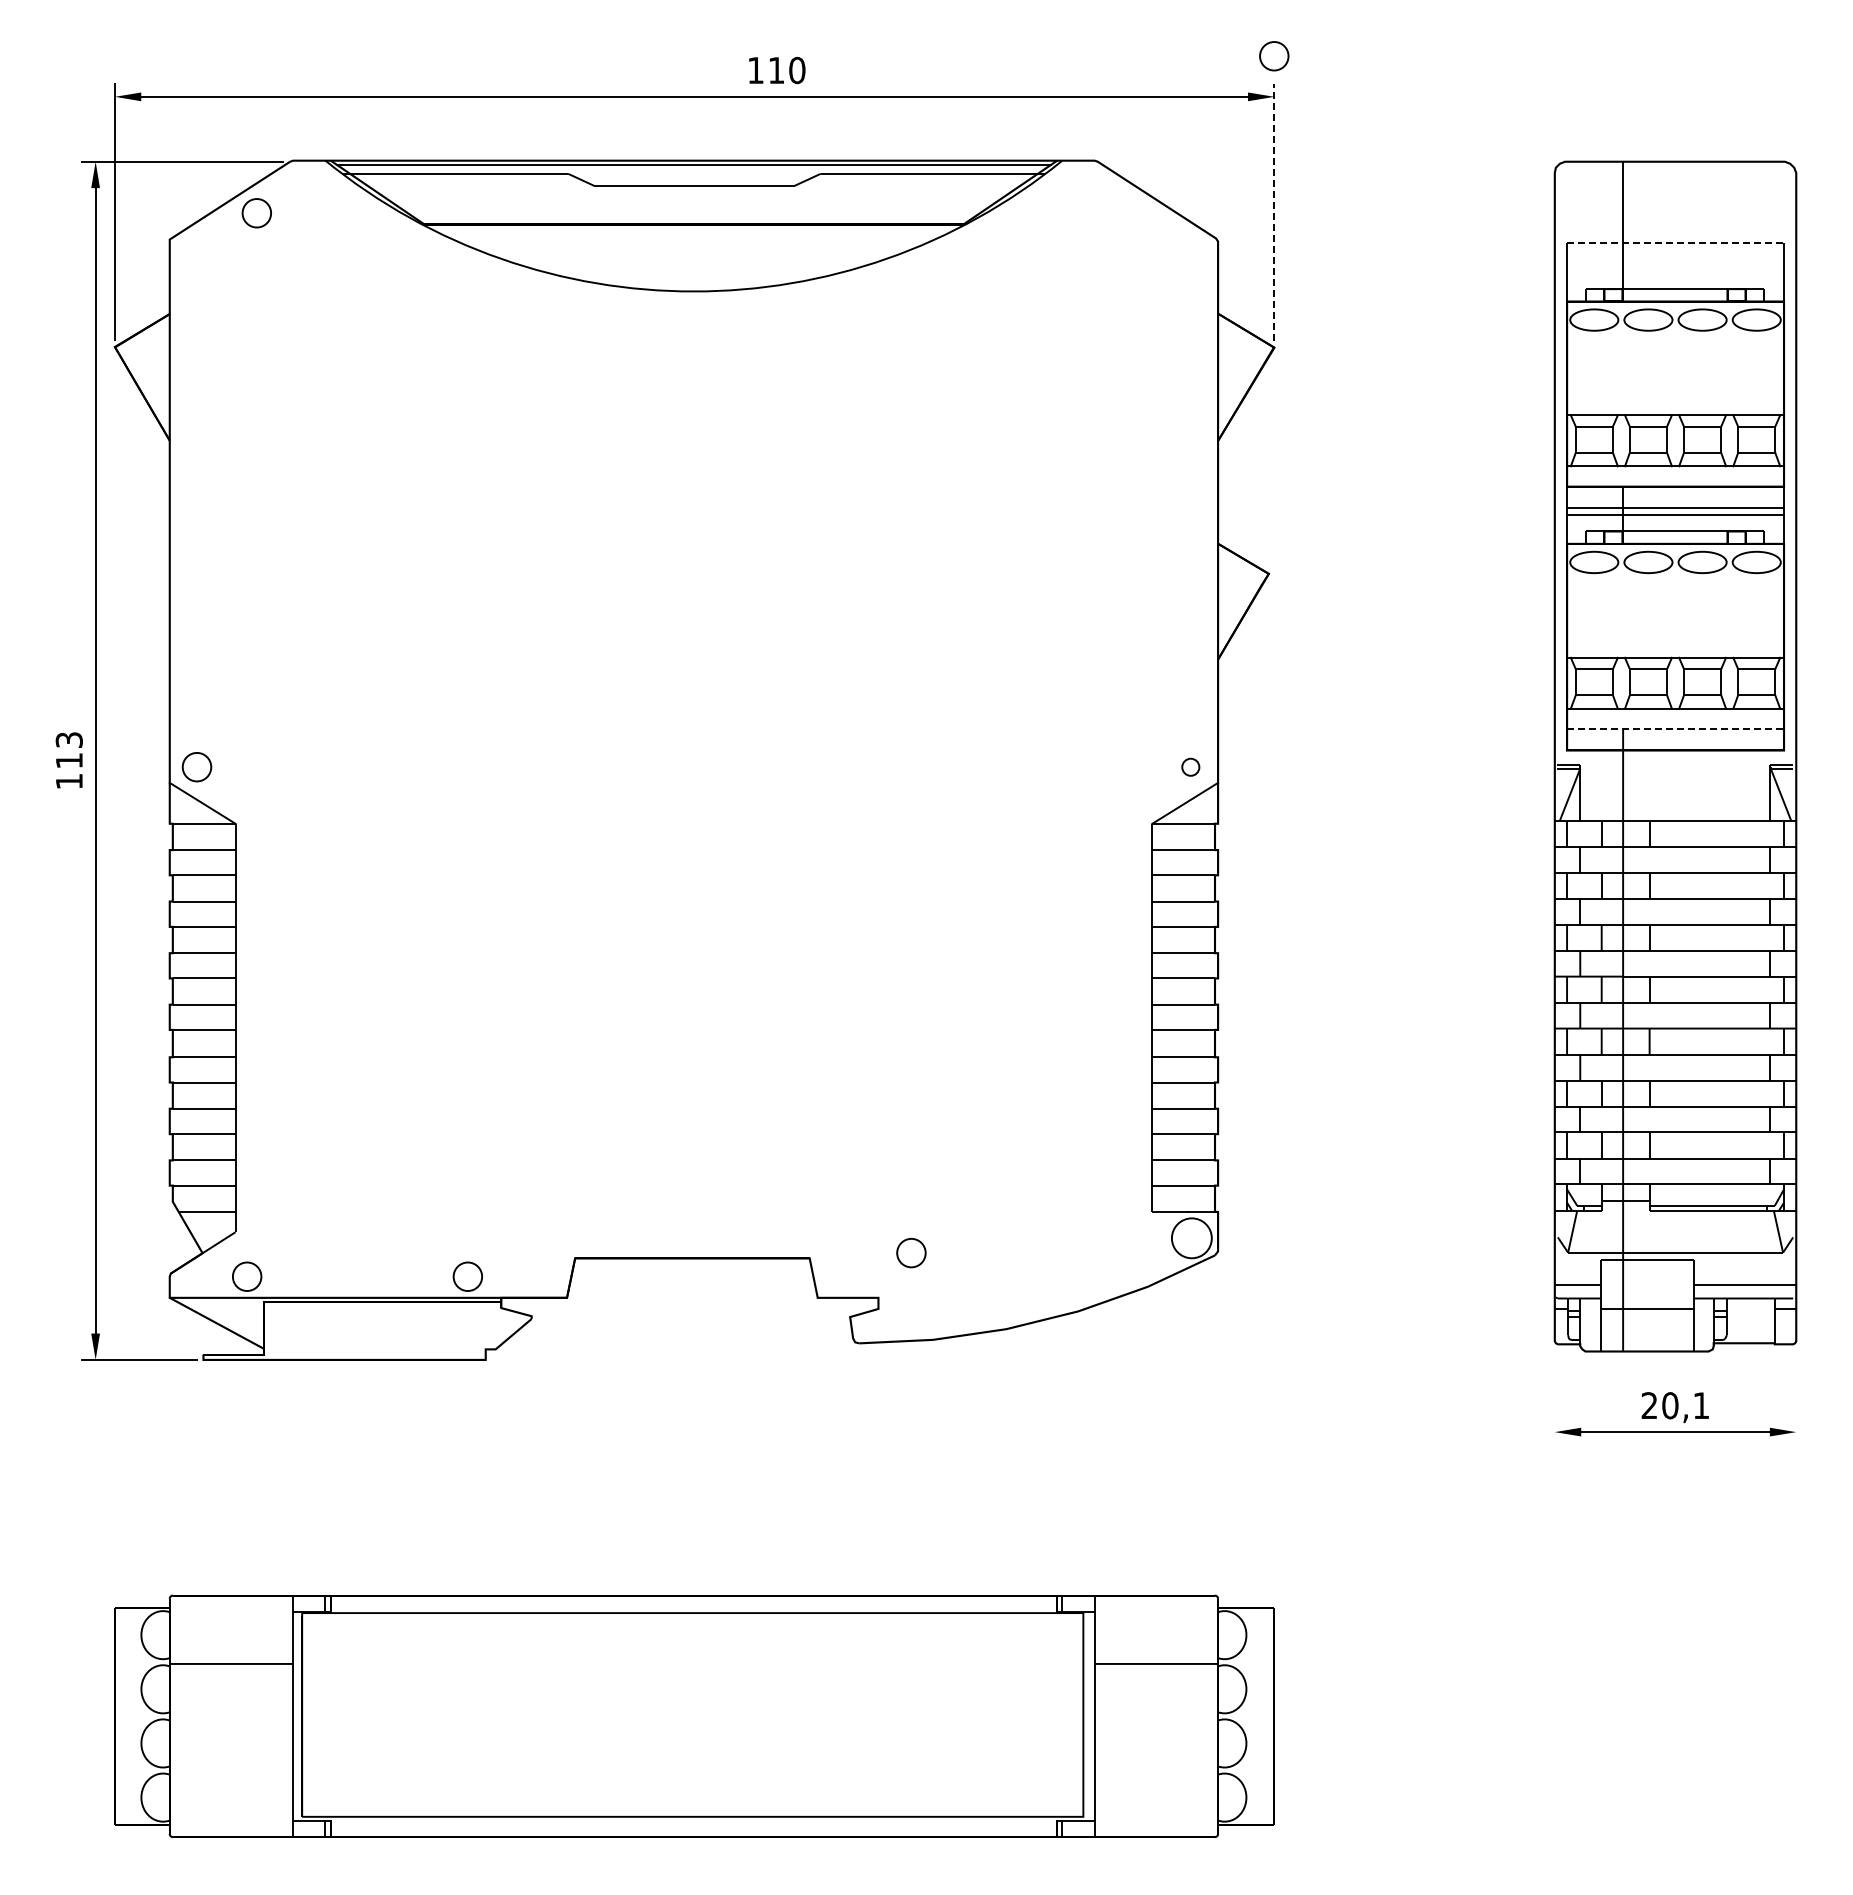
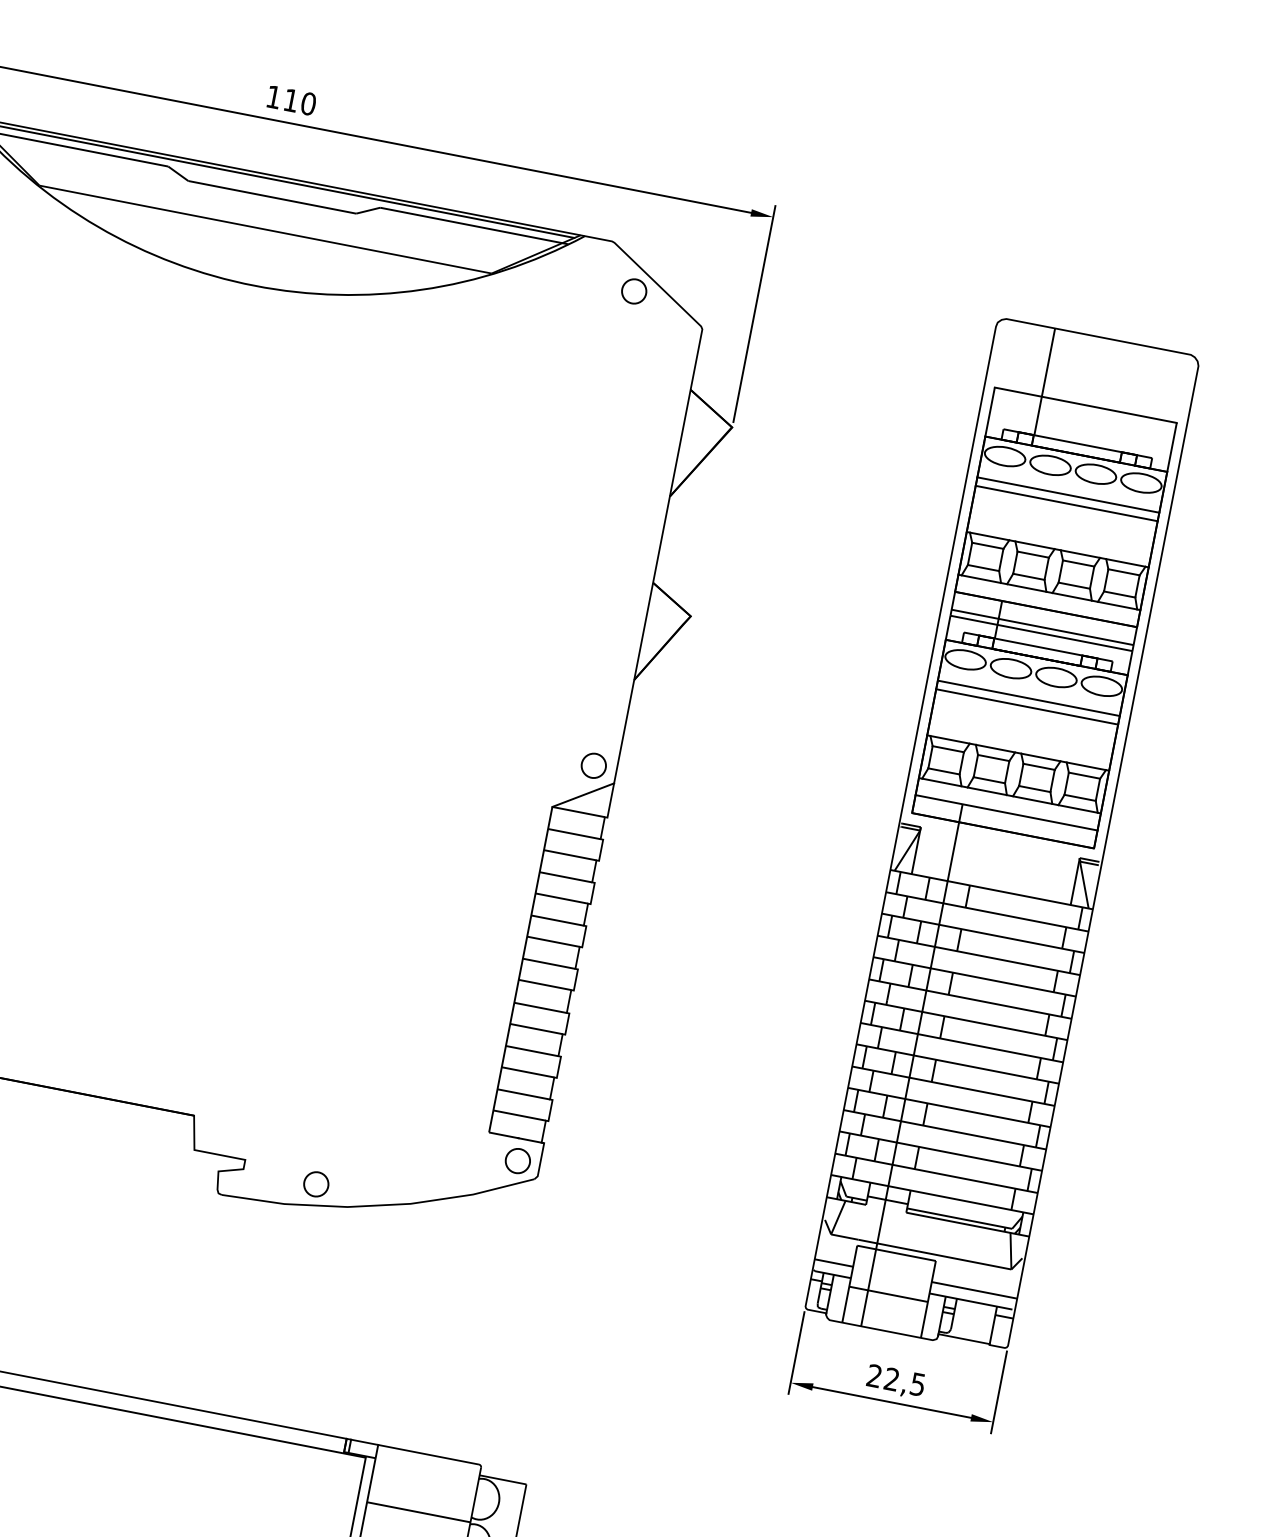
circle: (1274, 56) -> (634, 291), moved
text: (777, 70) -> (292, 100), moved
line: (1274, 212) -> (754, 314), dashed -> solid
line: (1676, 243) -> (1086, 405), dashed -> solid
line: (1675, 350) -> (1068, 495), added
line: (1675, 360) -> (1066, 503), added
line: (1675, 592) -> (1028, 698), added
line: (1675, 602) -> (1027, 706), added
line: (1676, 729) -> (1007, 813), dashed -> solid
circle: (1190, 767) -> (593, 765), size x1.67
circle: (1191, 1238) -> (517, 1161), size x0.71
circle: (911, 1253) -> (316, 1184), moved
line: (1554, 1396) -> (796, 1352), added
line: (1796, 1396) -> (999, 1392), added
text: (1685, 1405) -> (904, 1381), 20,1 -> 22,5

